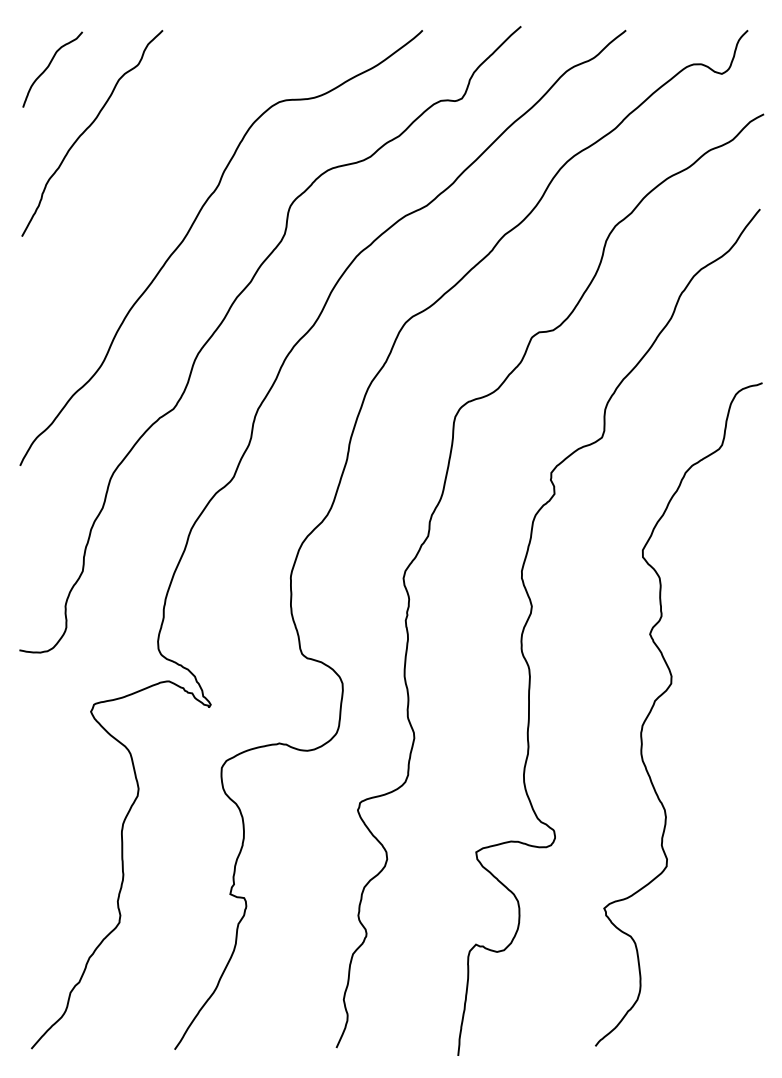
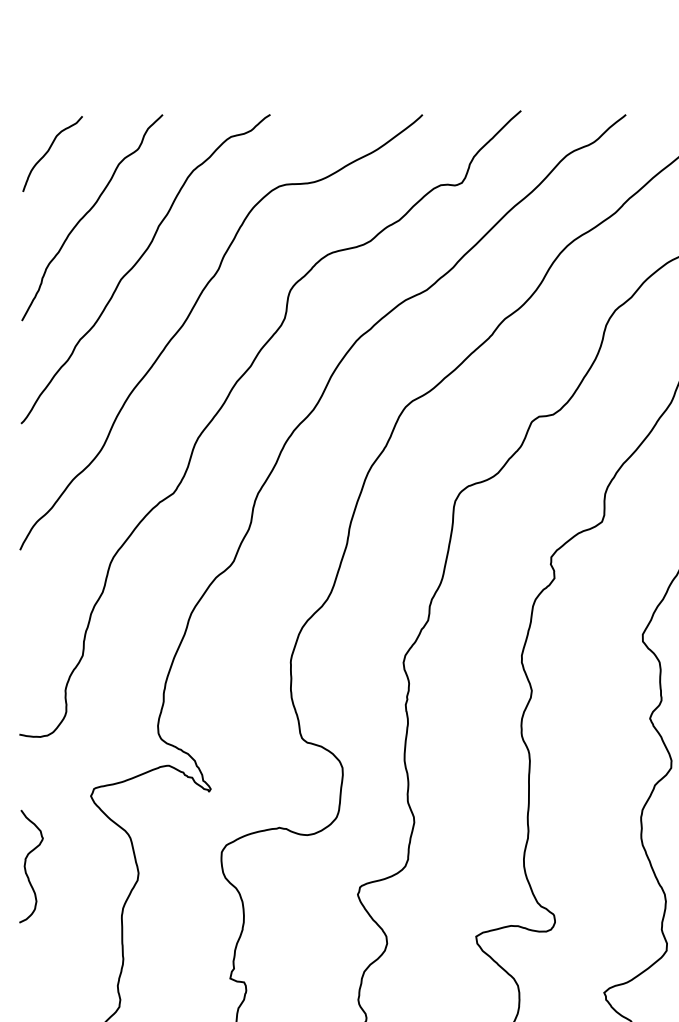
curve: (137, 179) -> (137, 263), added
curve: (26, 778) -> (26, 862), added

